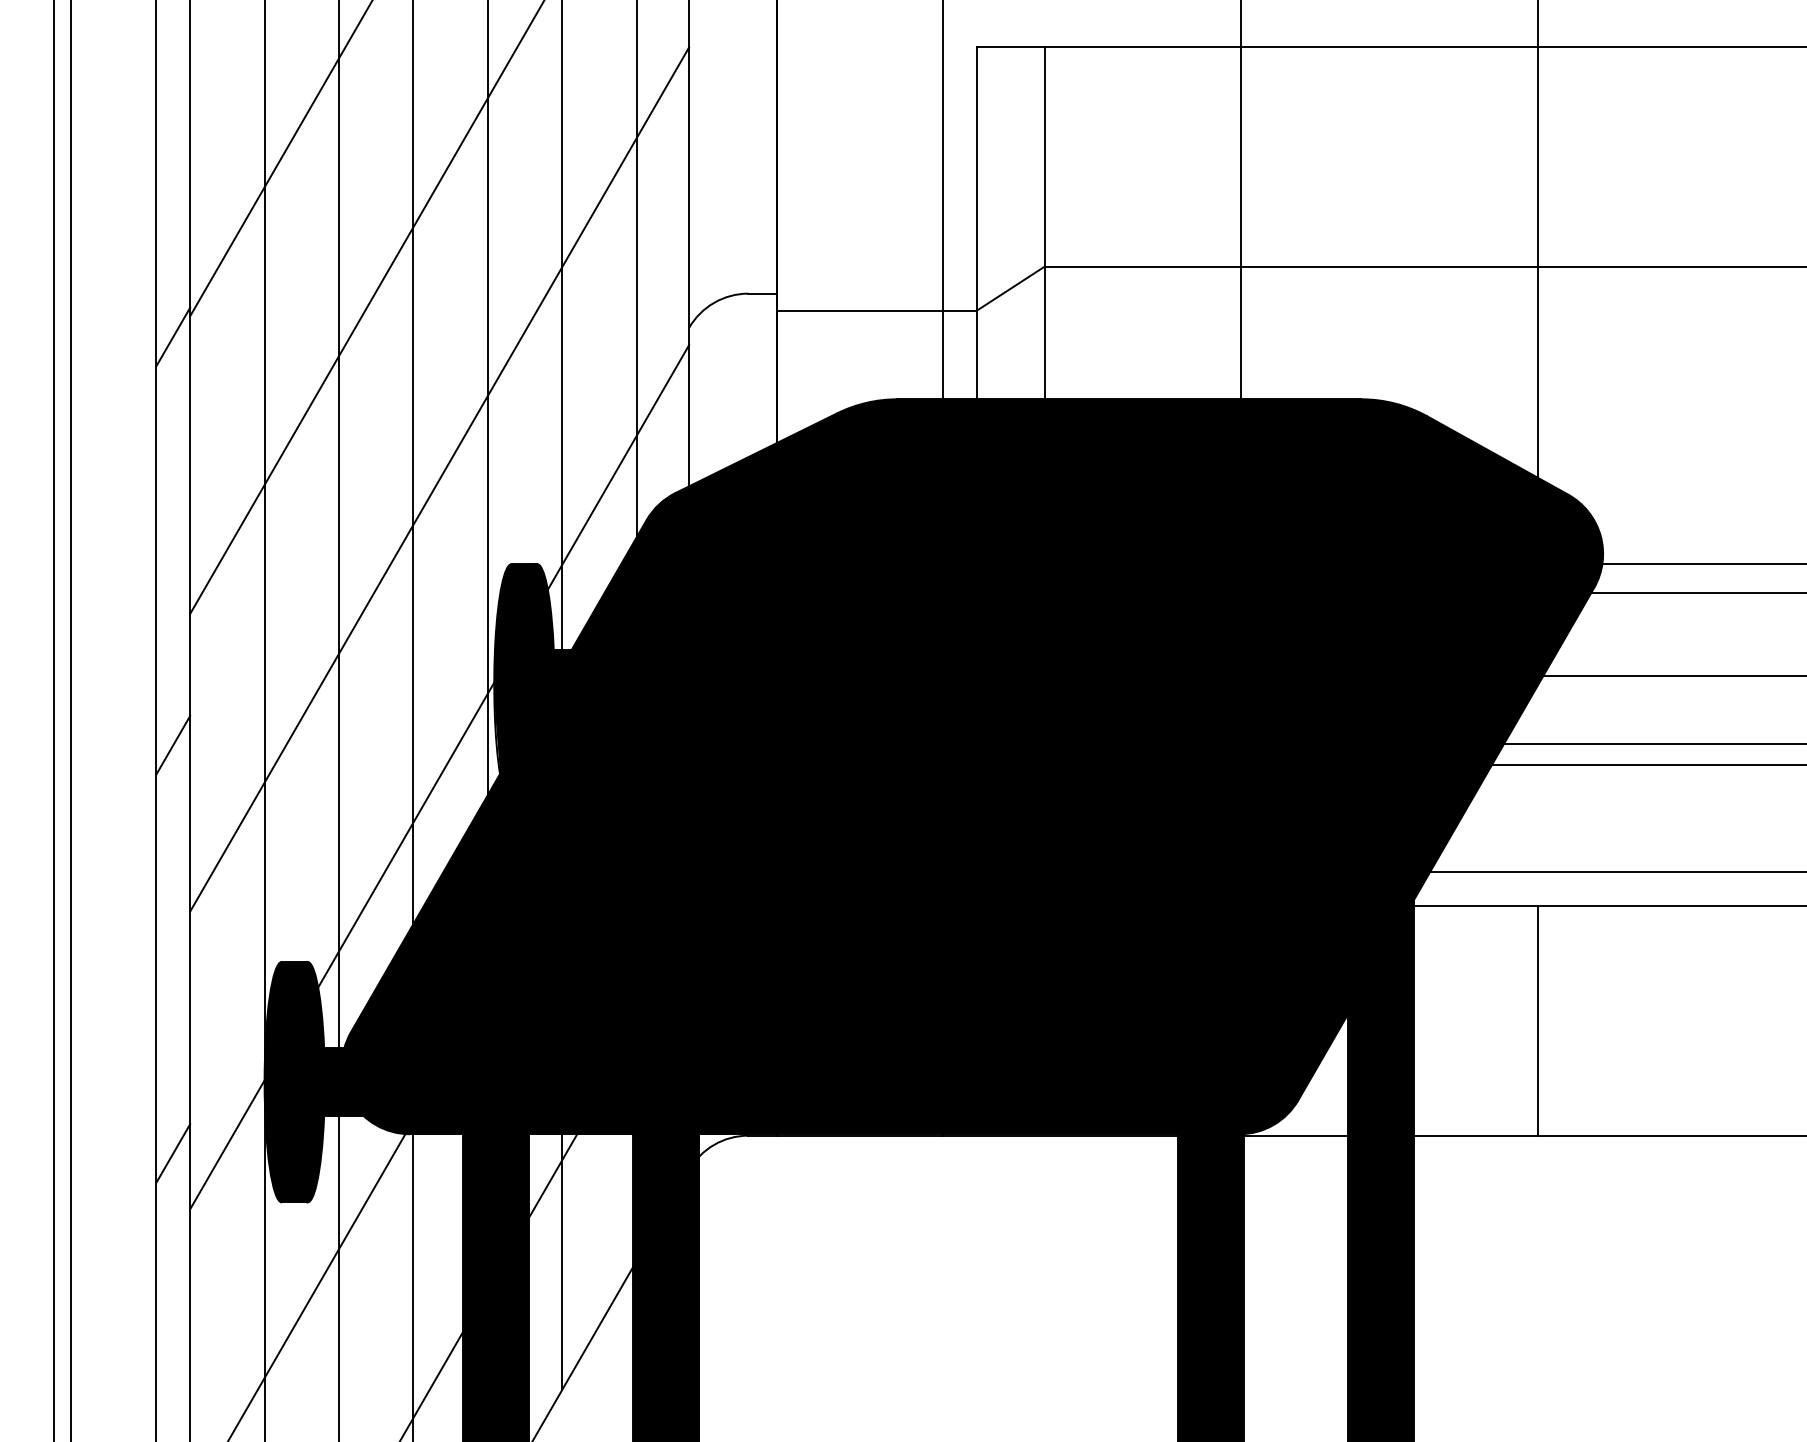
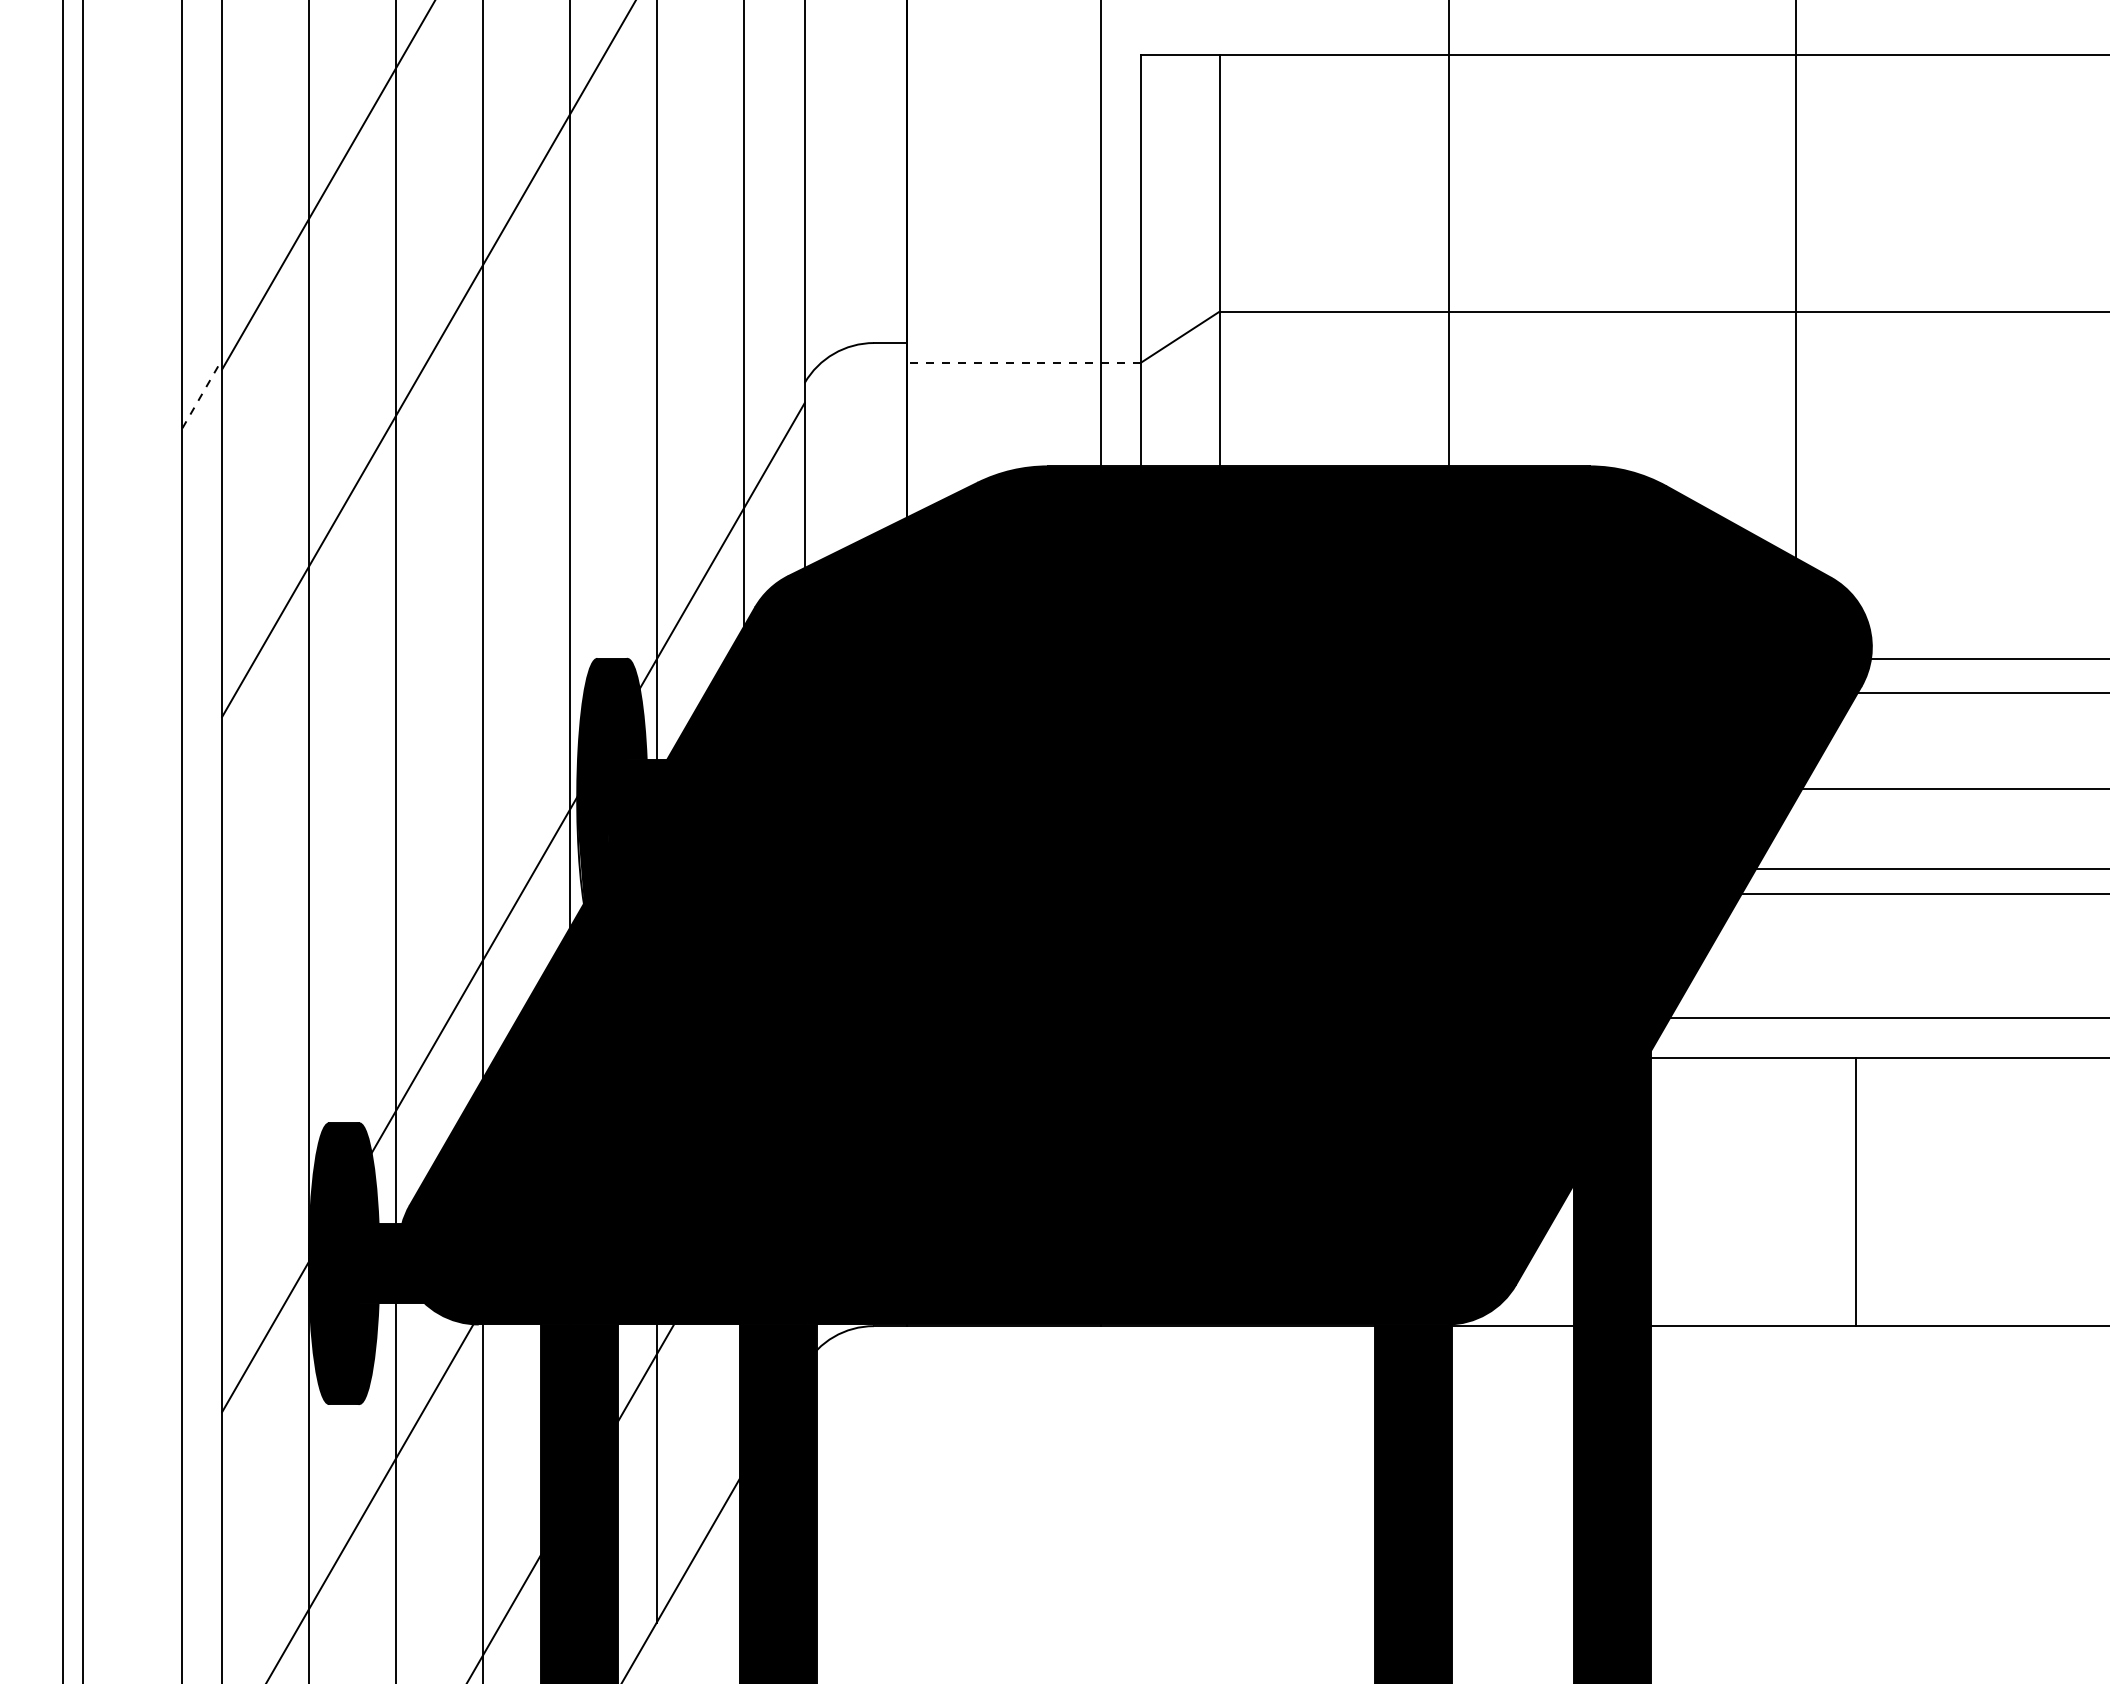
line: (877, 310) -> (1024, 362), solid -> dashed
line: (173, 336) -> (202, 393), solid -> dashed
line: (439, 479) -> (513, 559), removed
line: (173, 745) -> (202, 870), removed
line: (1538, 1021) -> (1856, 1192), moved
line: (173, 1153) -> (202, 1346), removed

